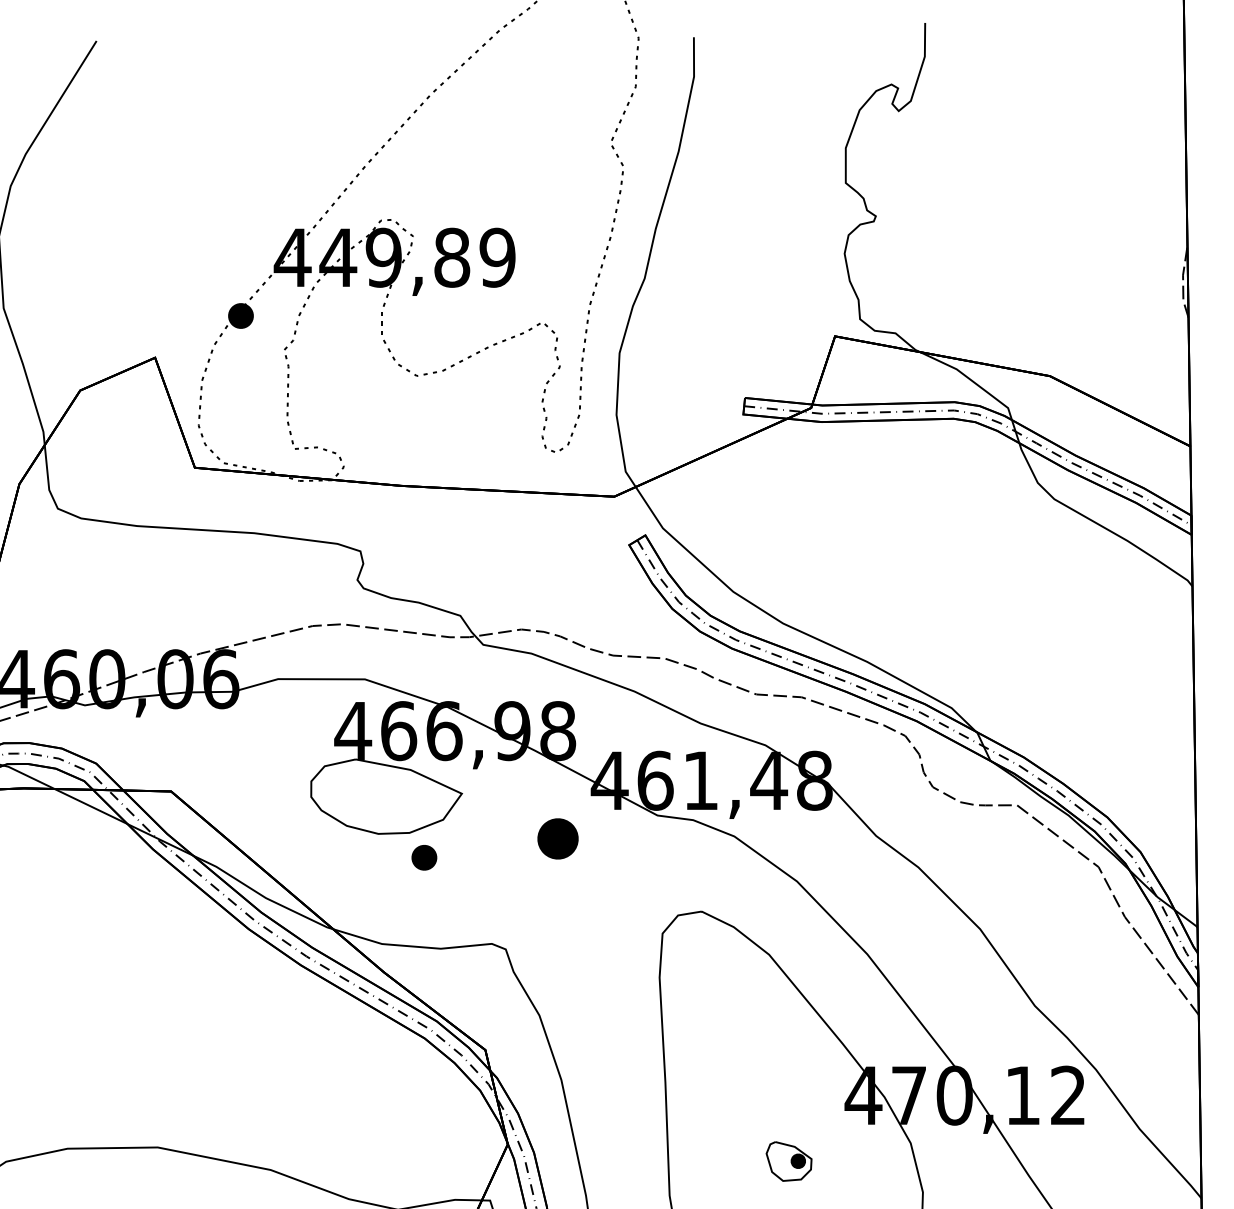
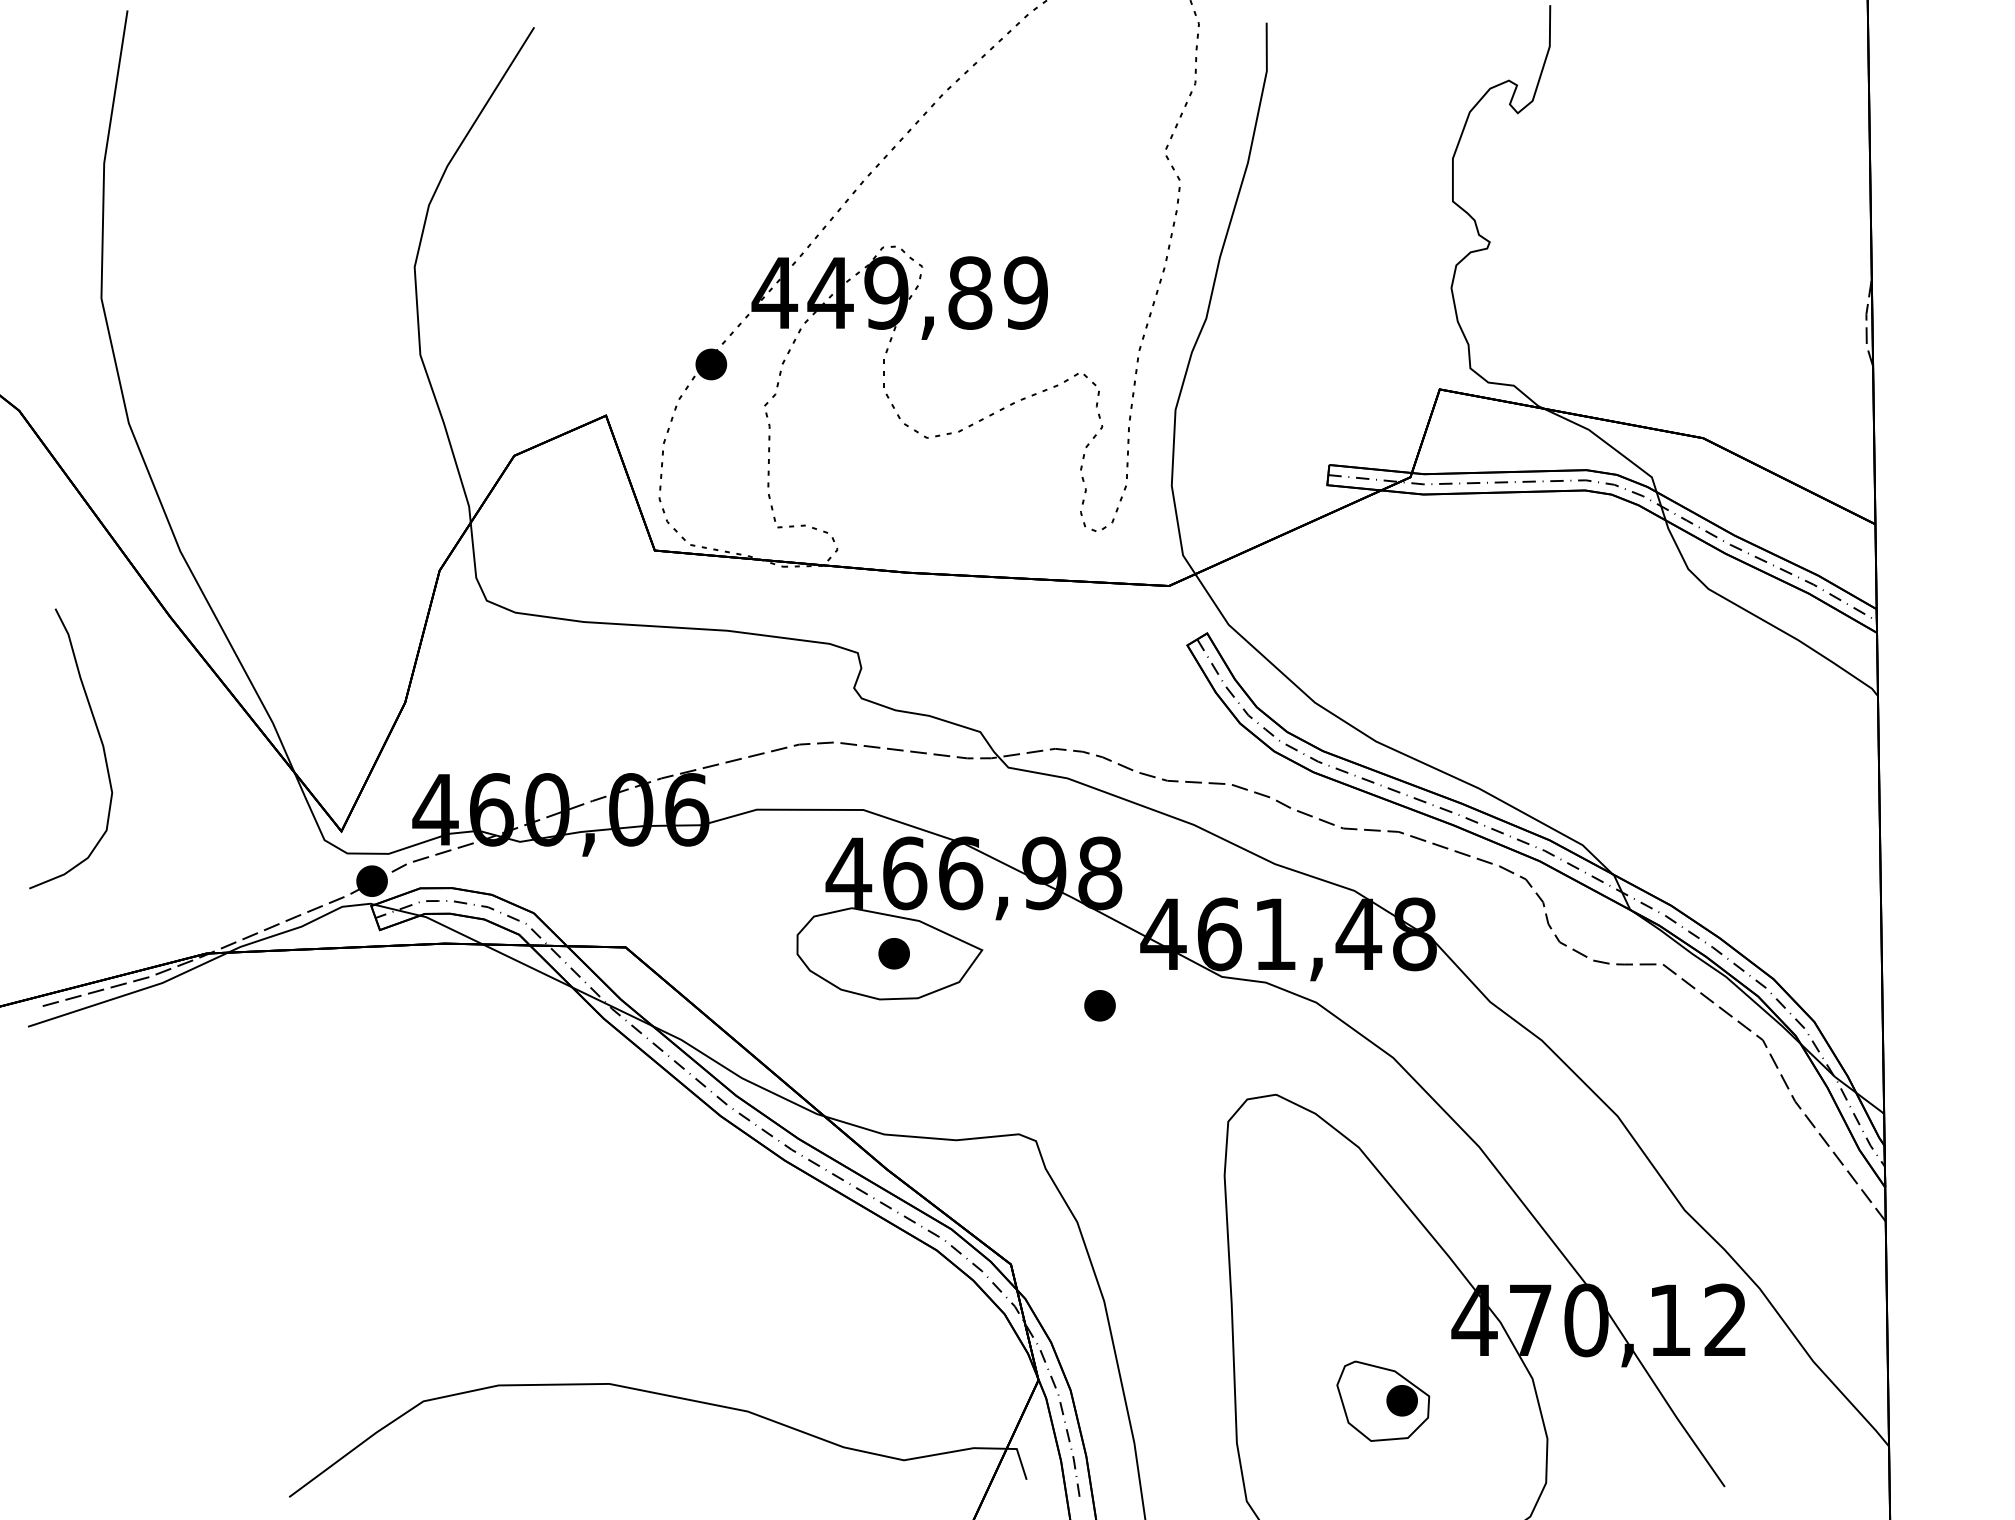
part: (557, 838) -> (1099, 1005), size x0.62
part: (423, 857) -> (893, 953), moved
part: (789, 1160) -> (1383, 1400), size x1.67

